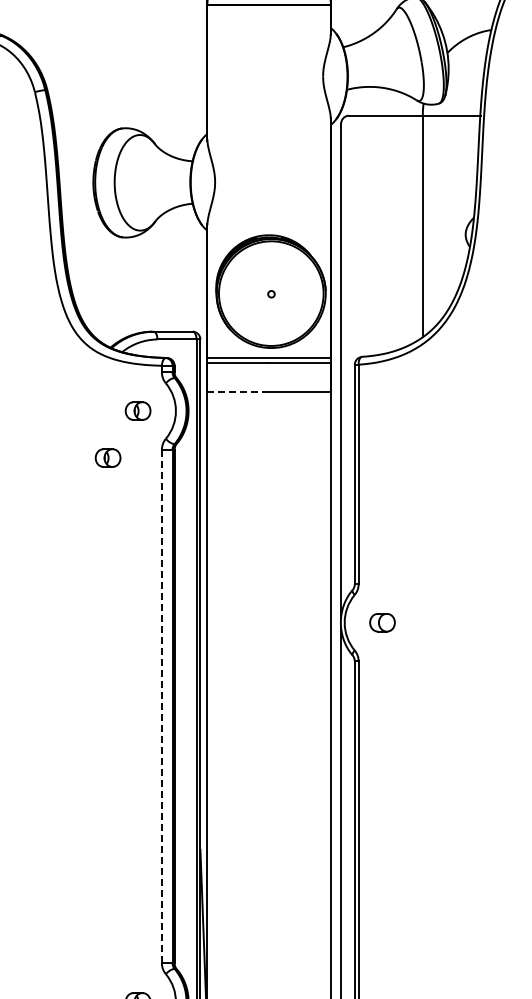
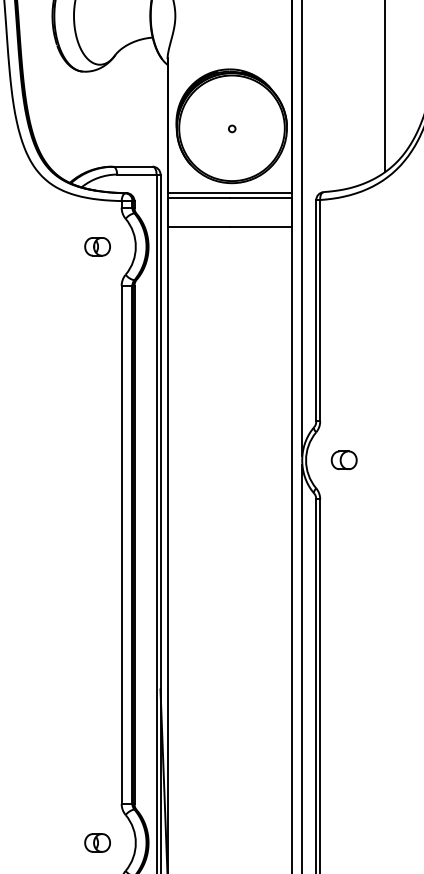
line: (238, 391) -> (198, 227), dashed -> solid
part: (107, 457) -> (66, 293), removed
line: (161, 706) -> (121, 544), dashed -> solid

